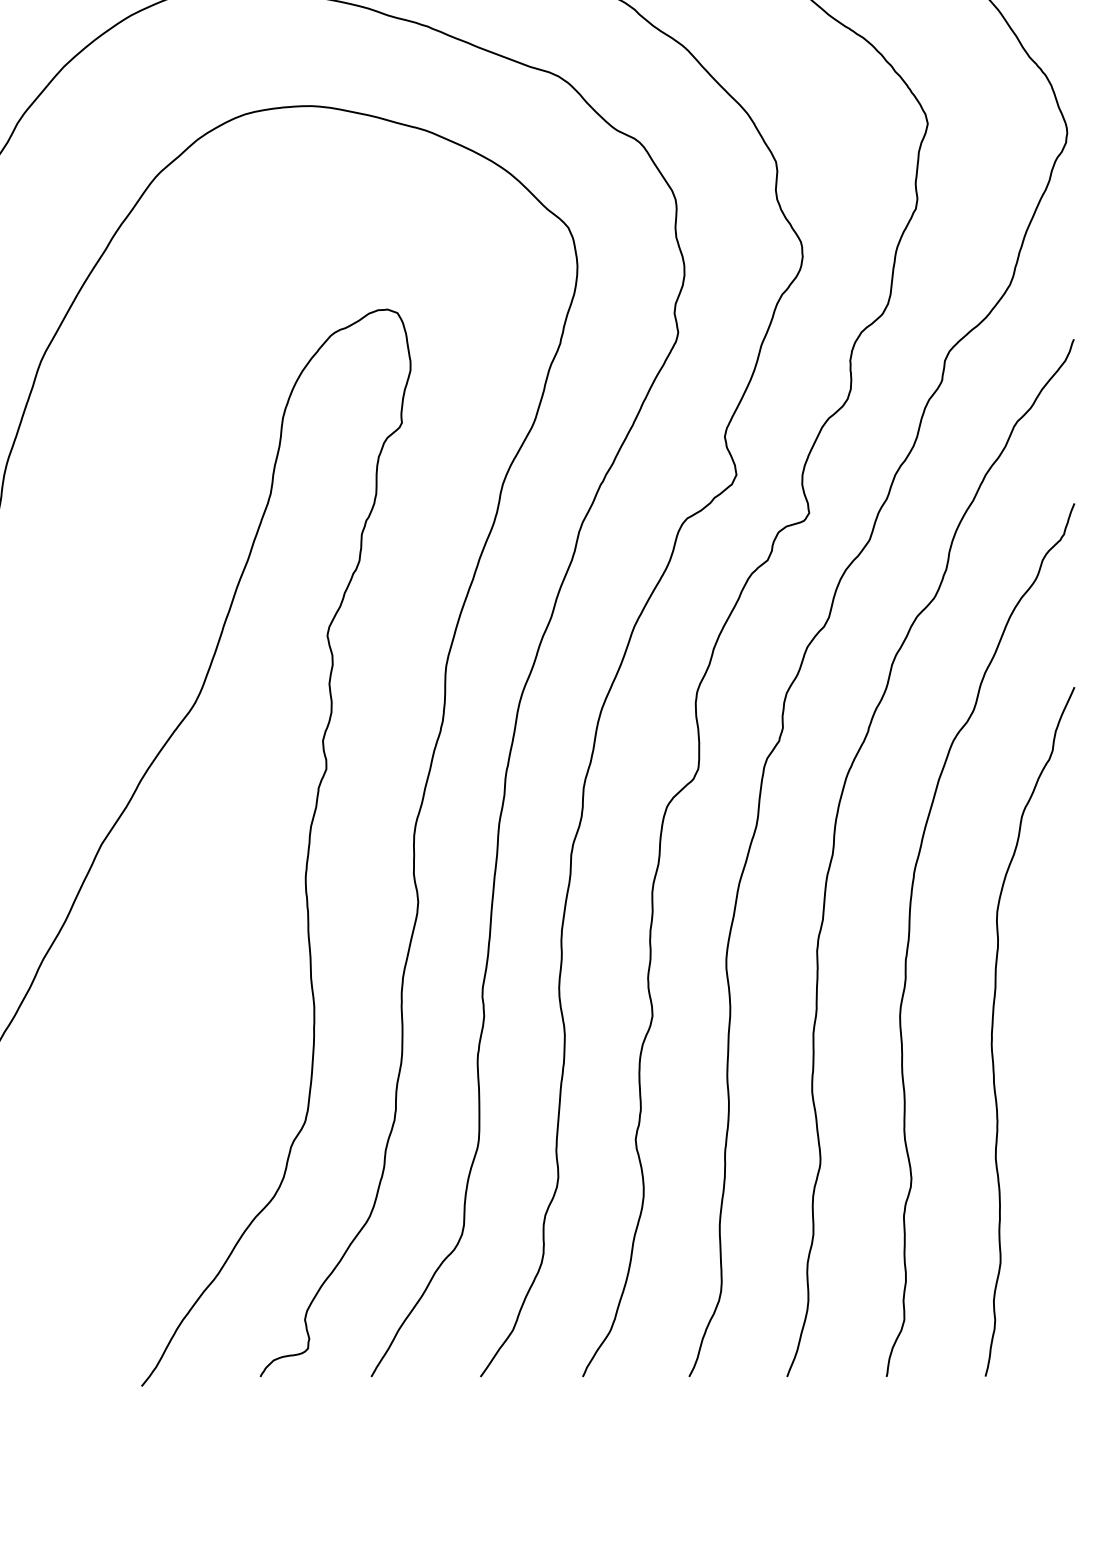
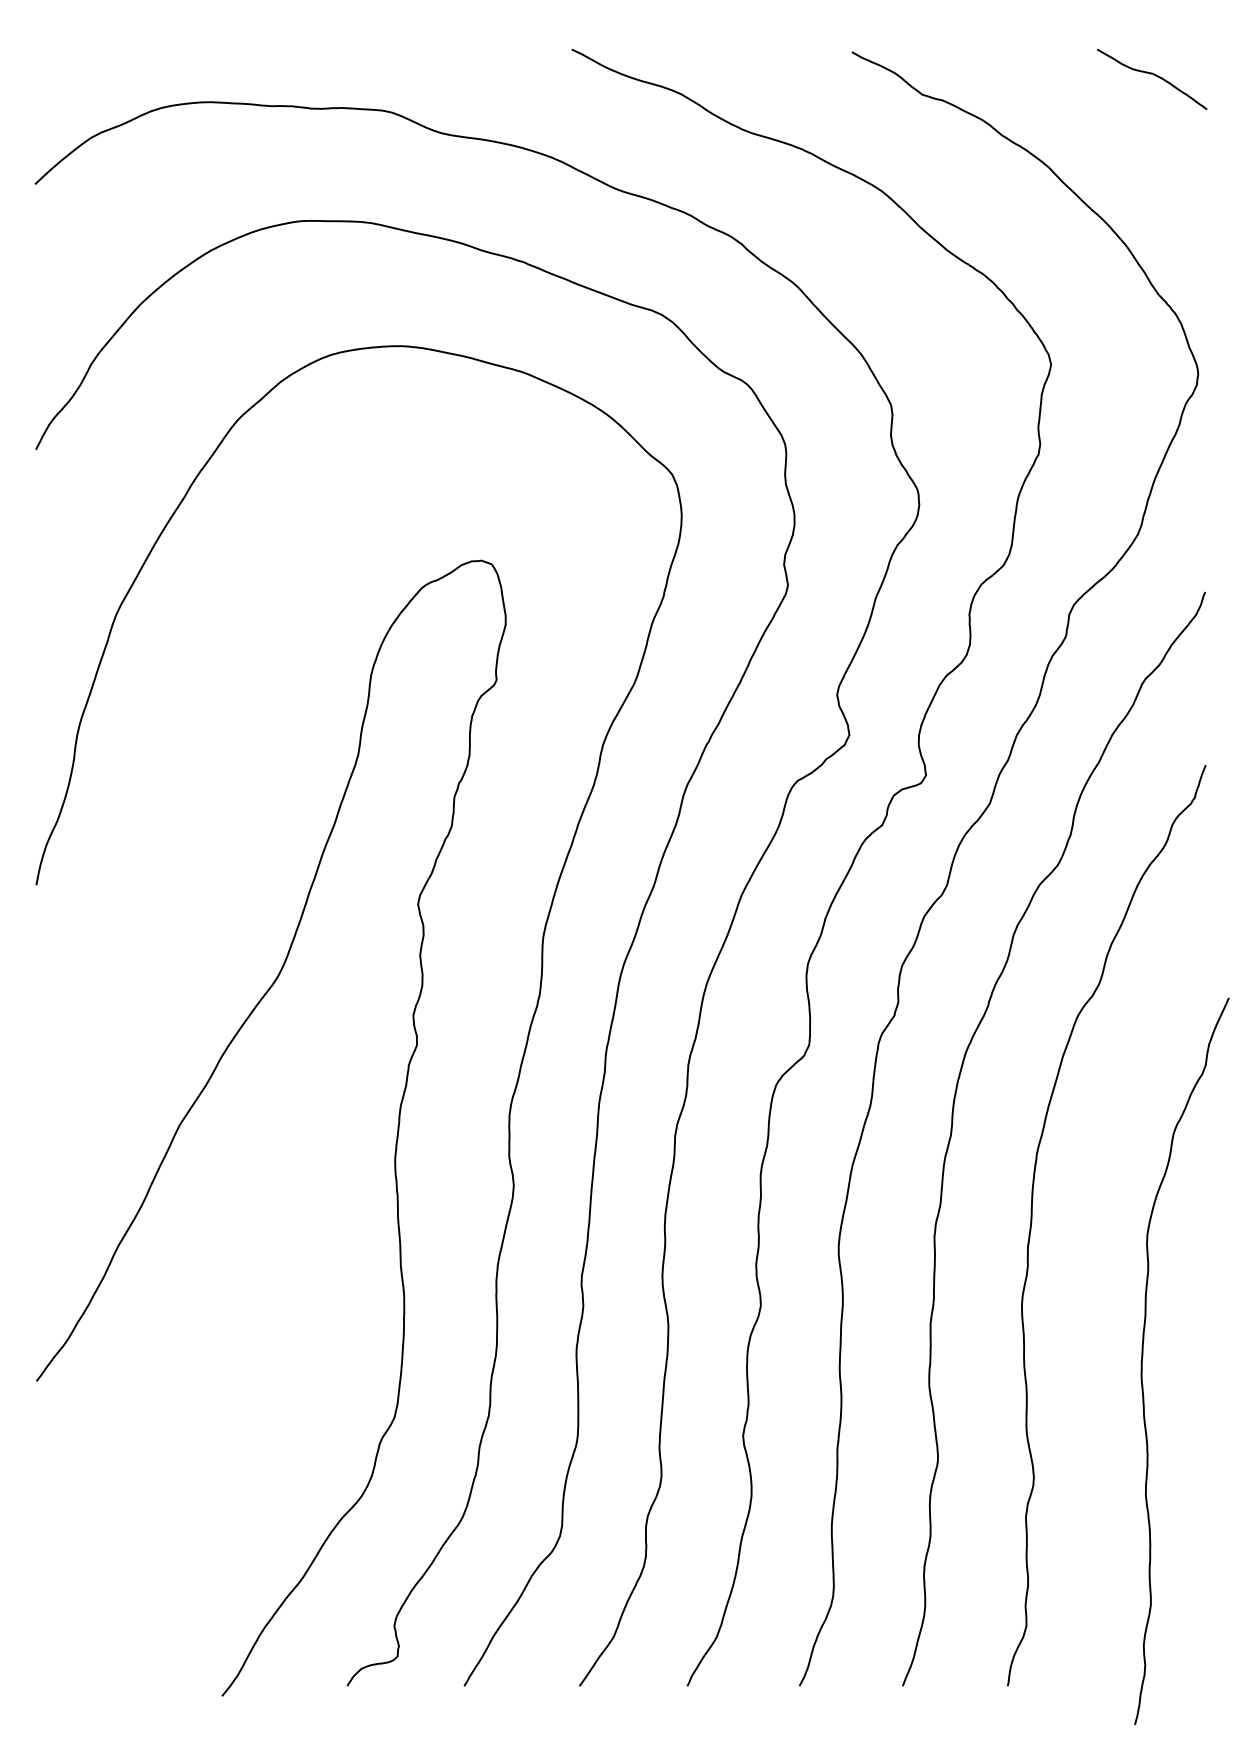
curve: (993, 1027) -> (1143, 1356), moved

